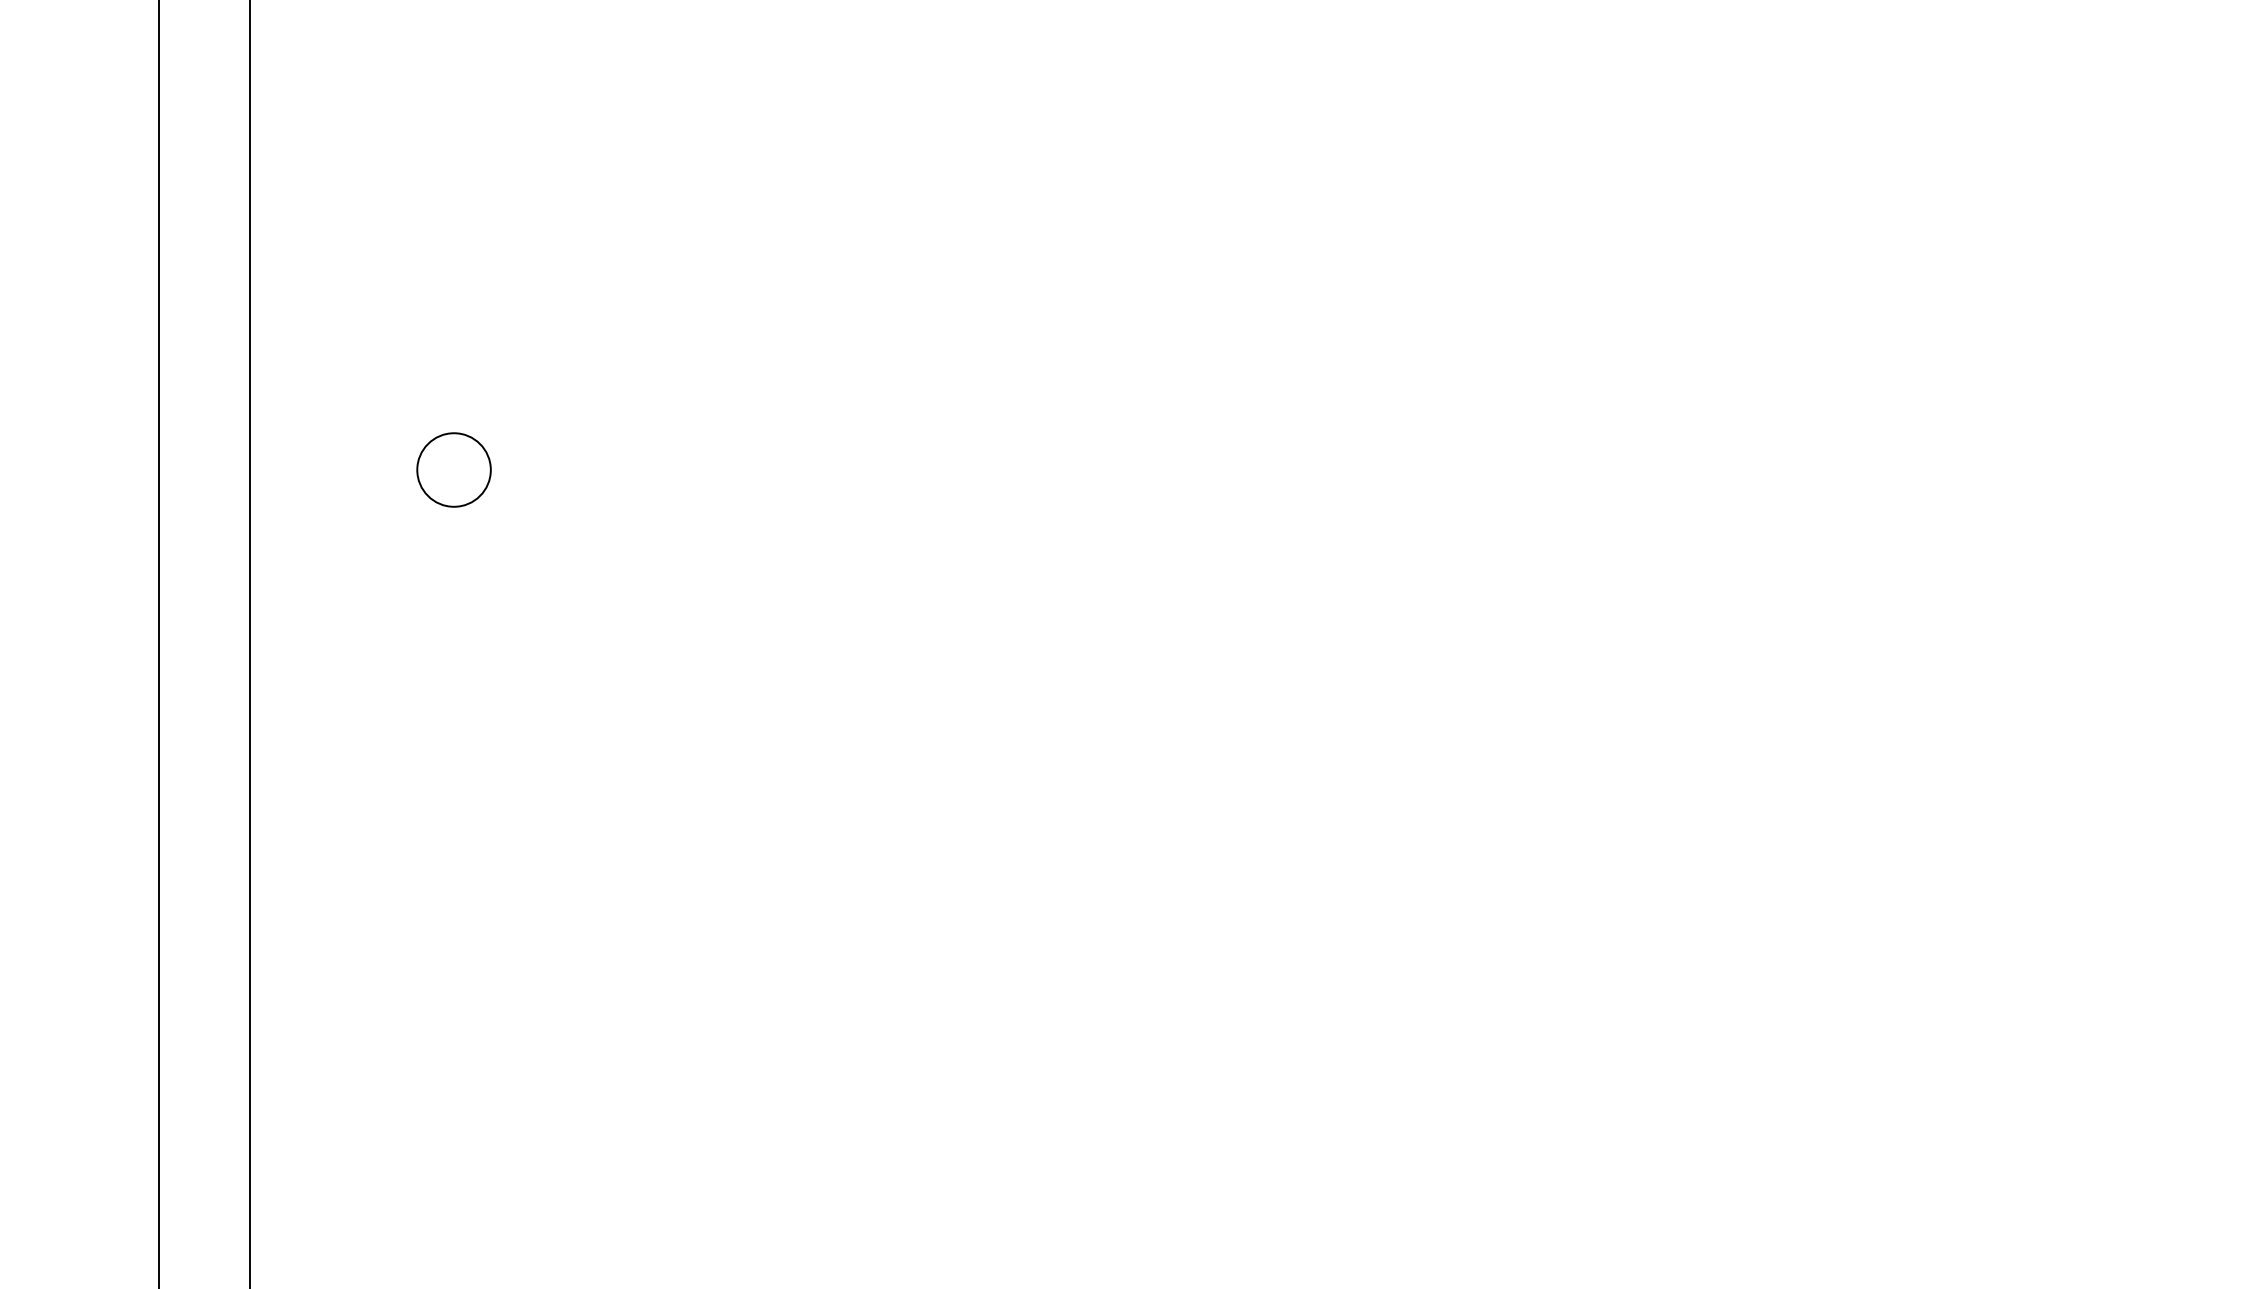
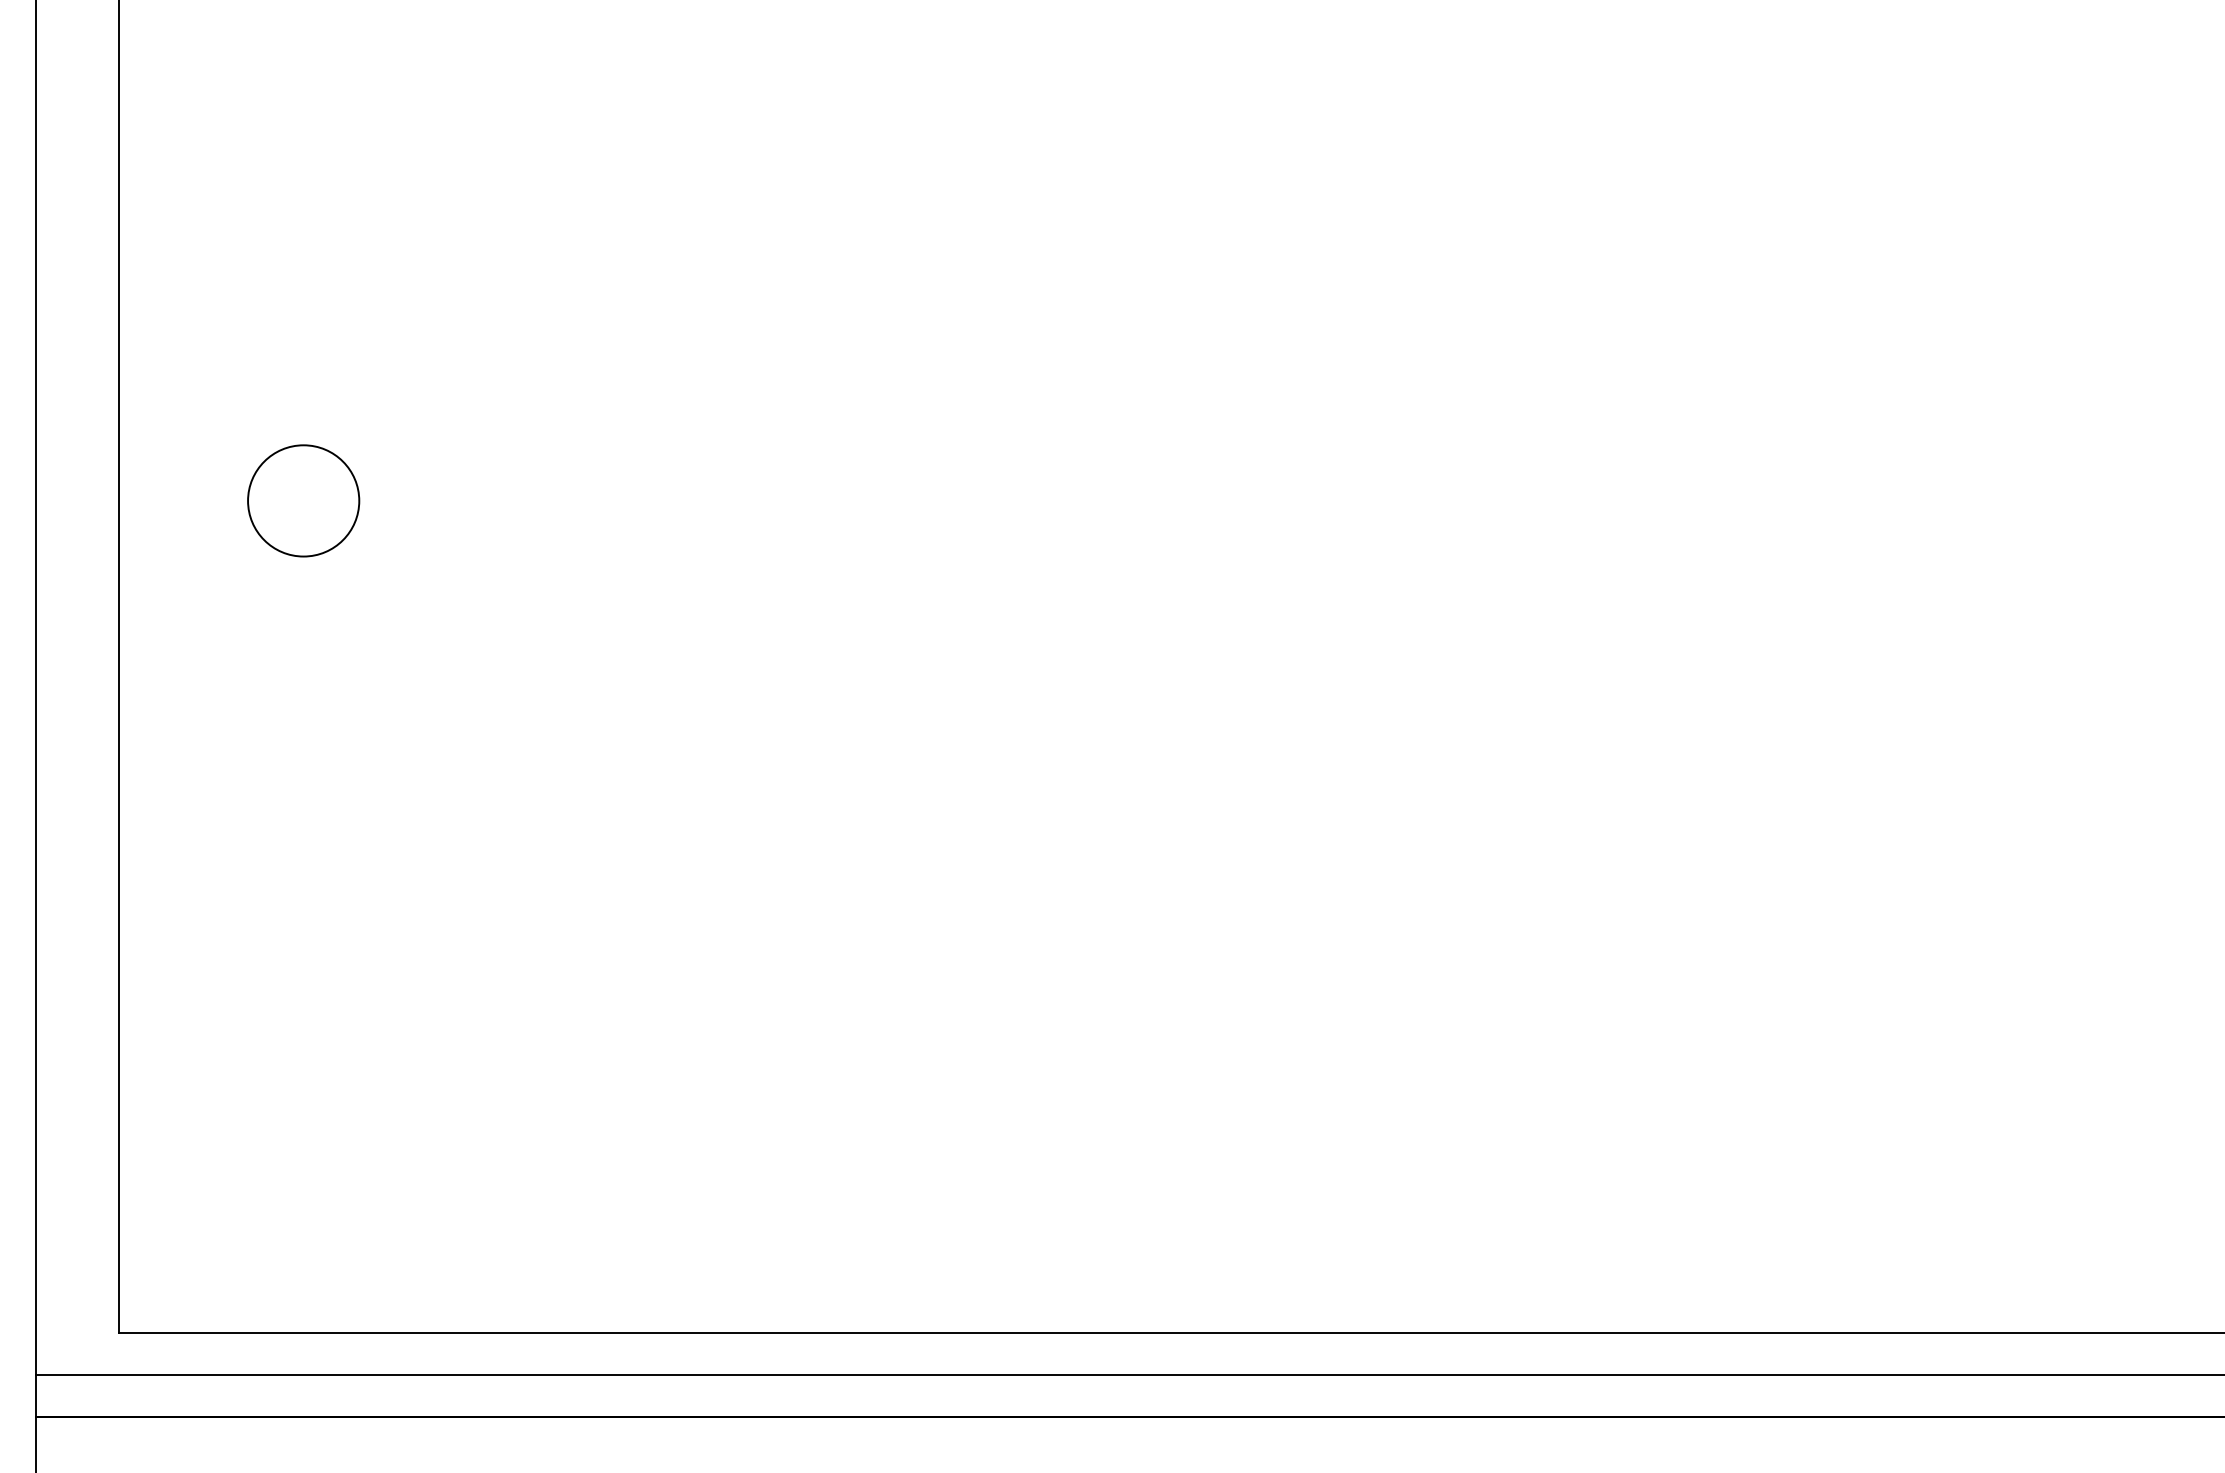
circle: (453, 469) -> (303, 500), size x1.67

